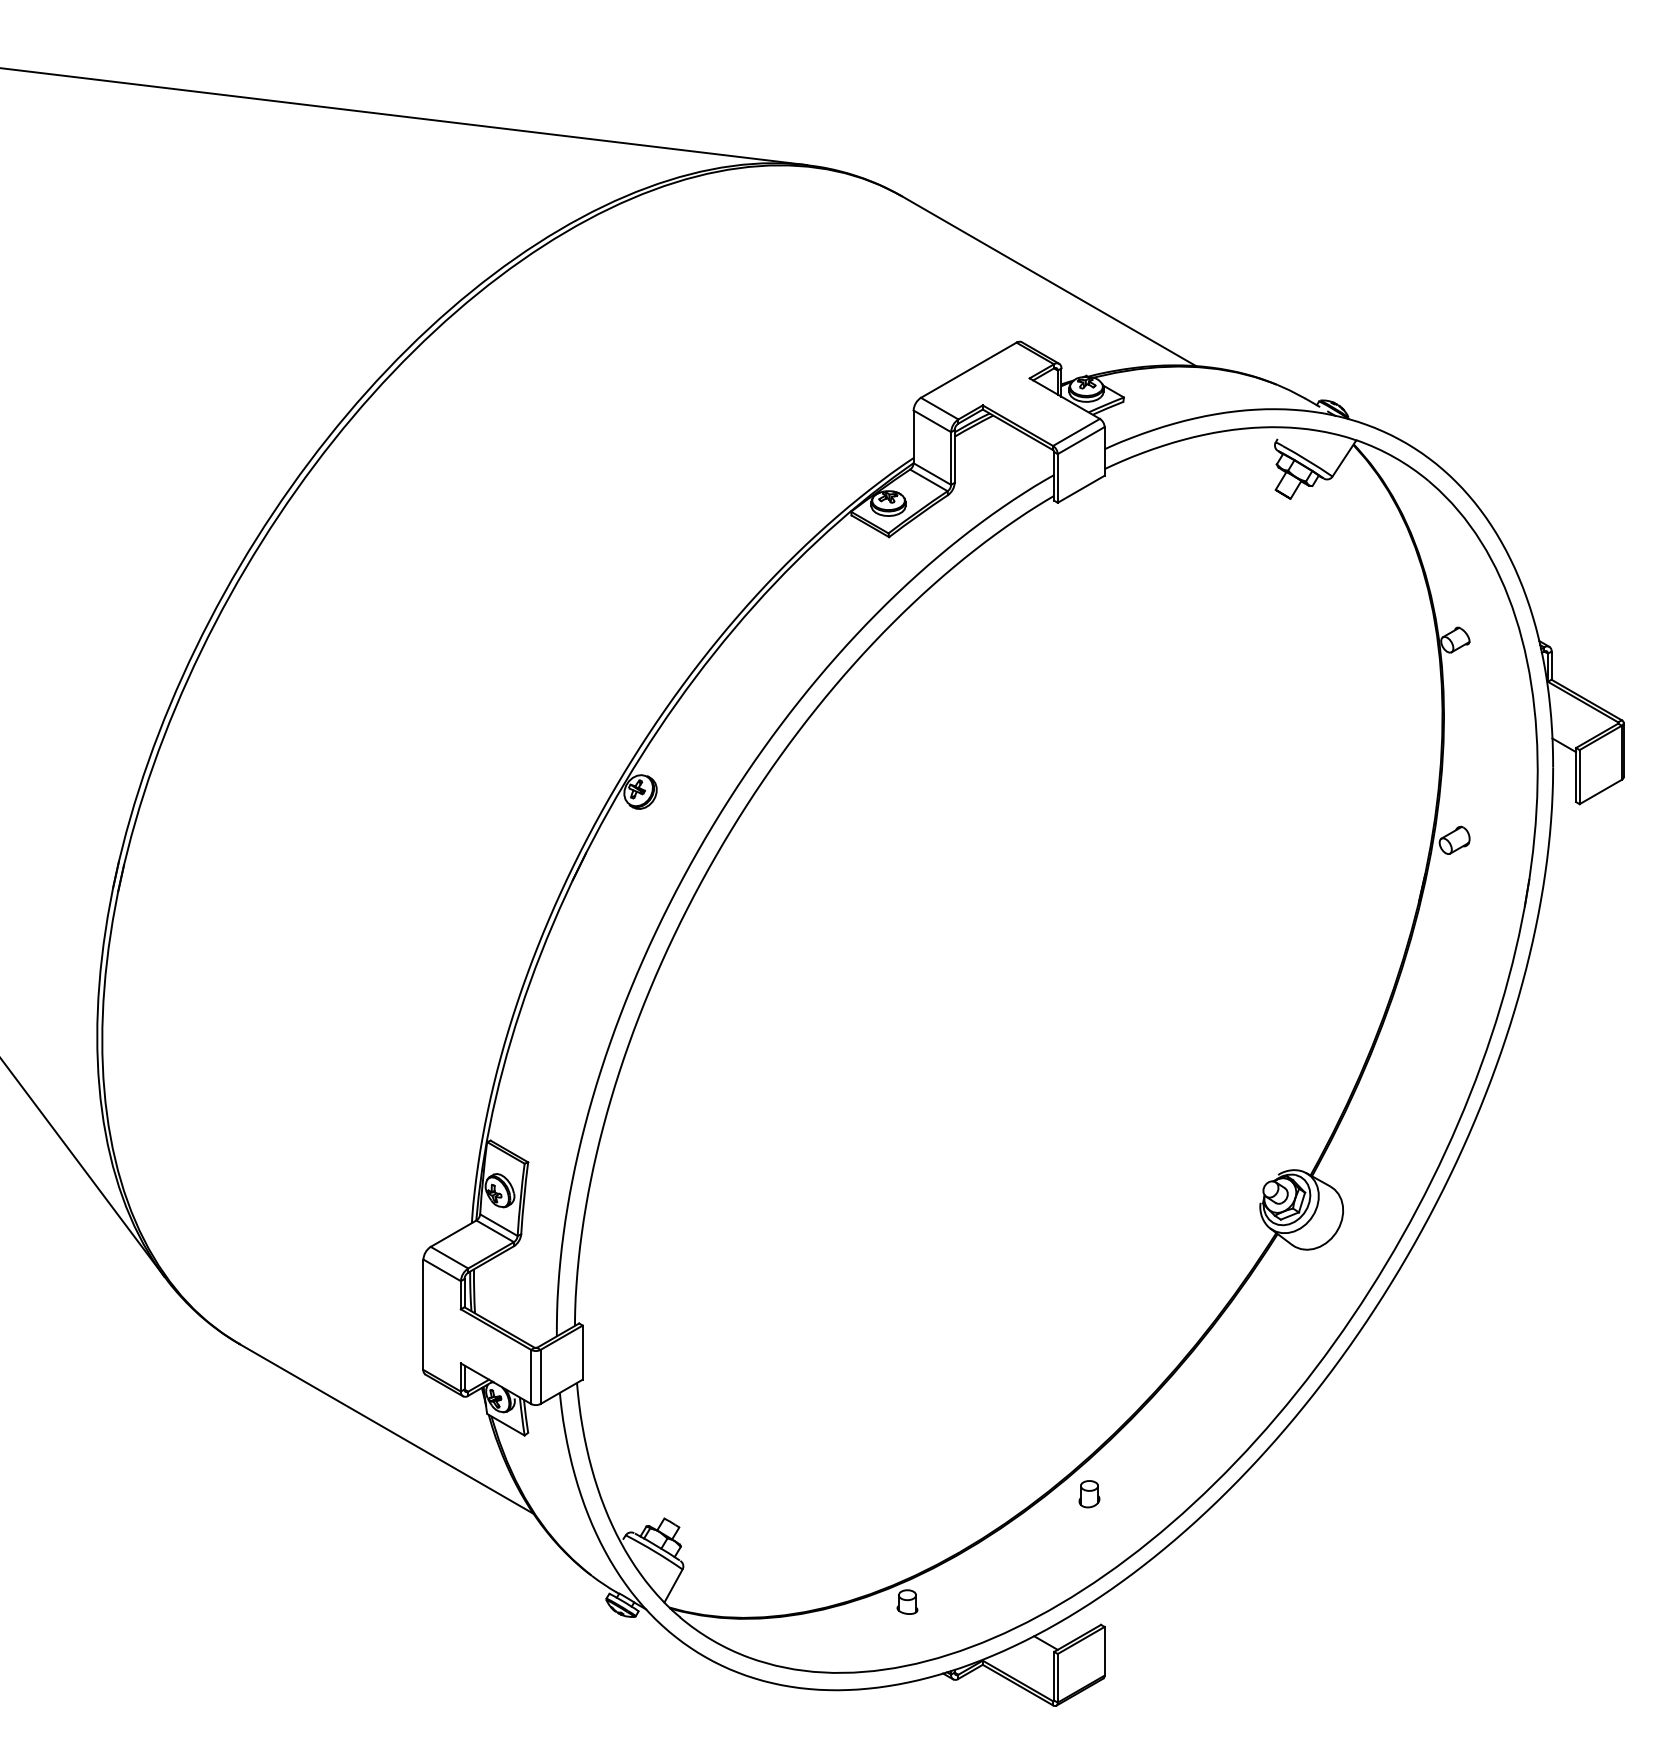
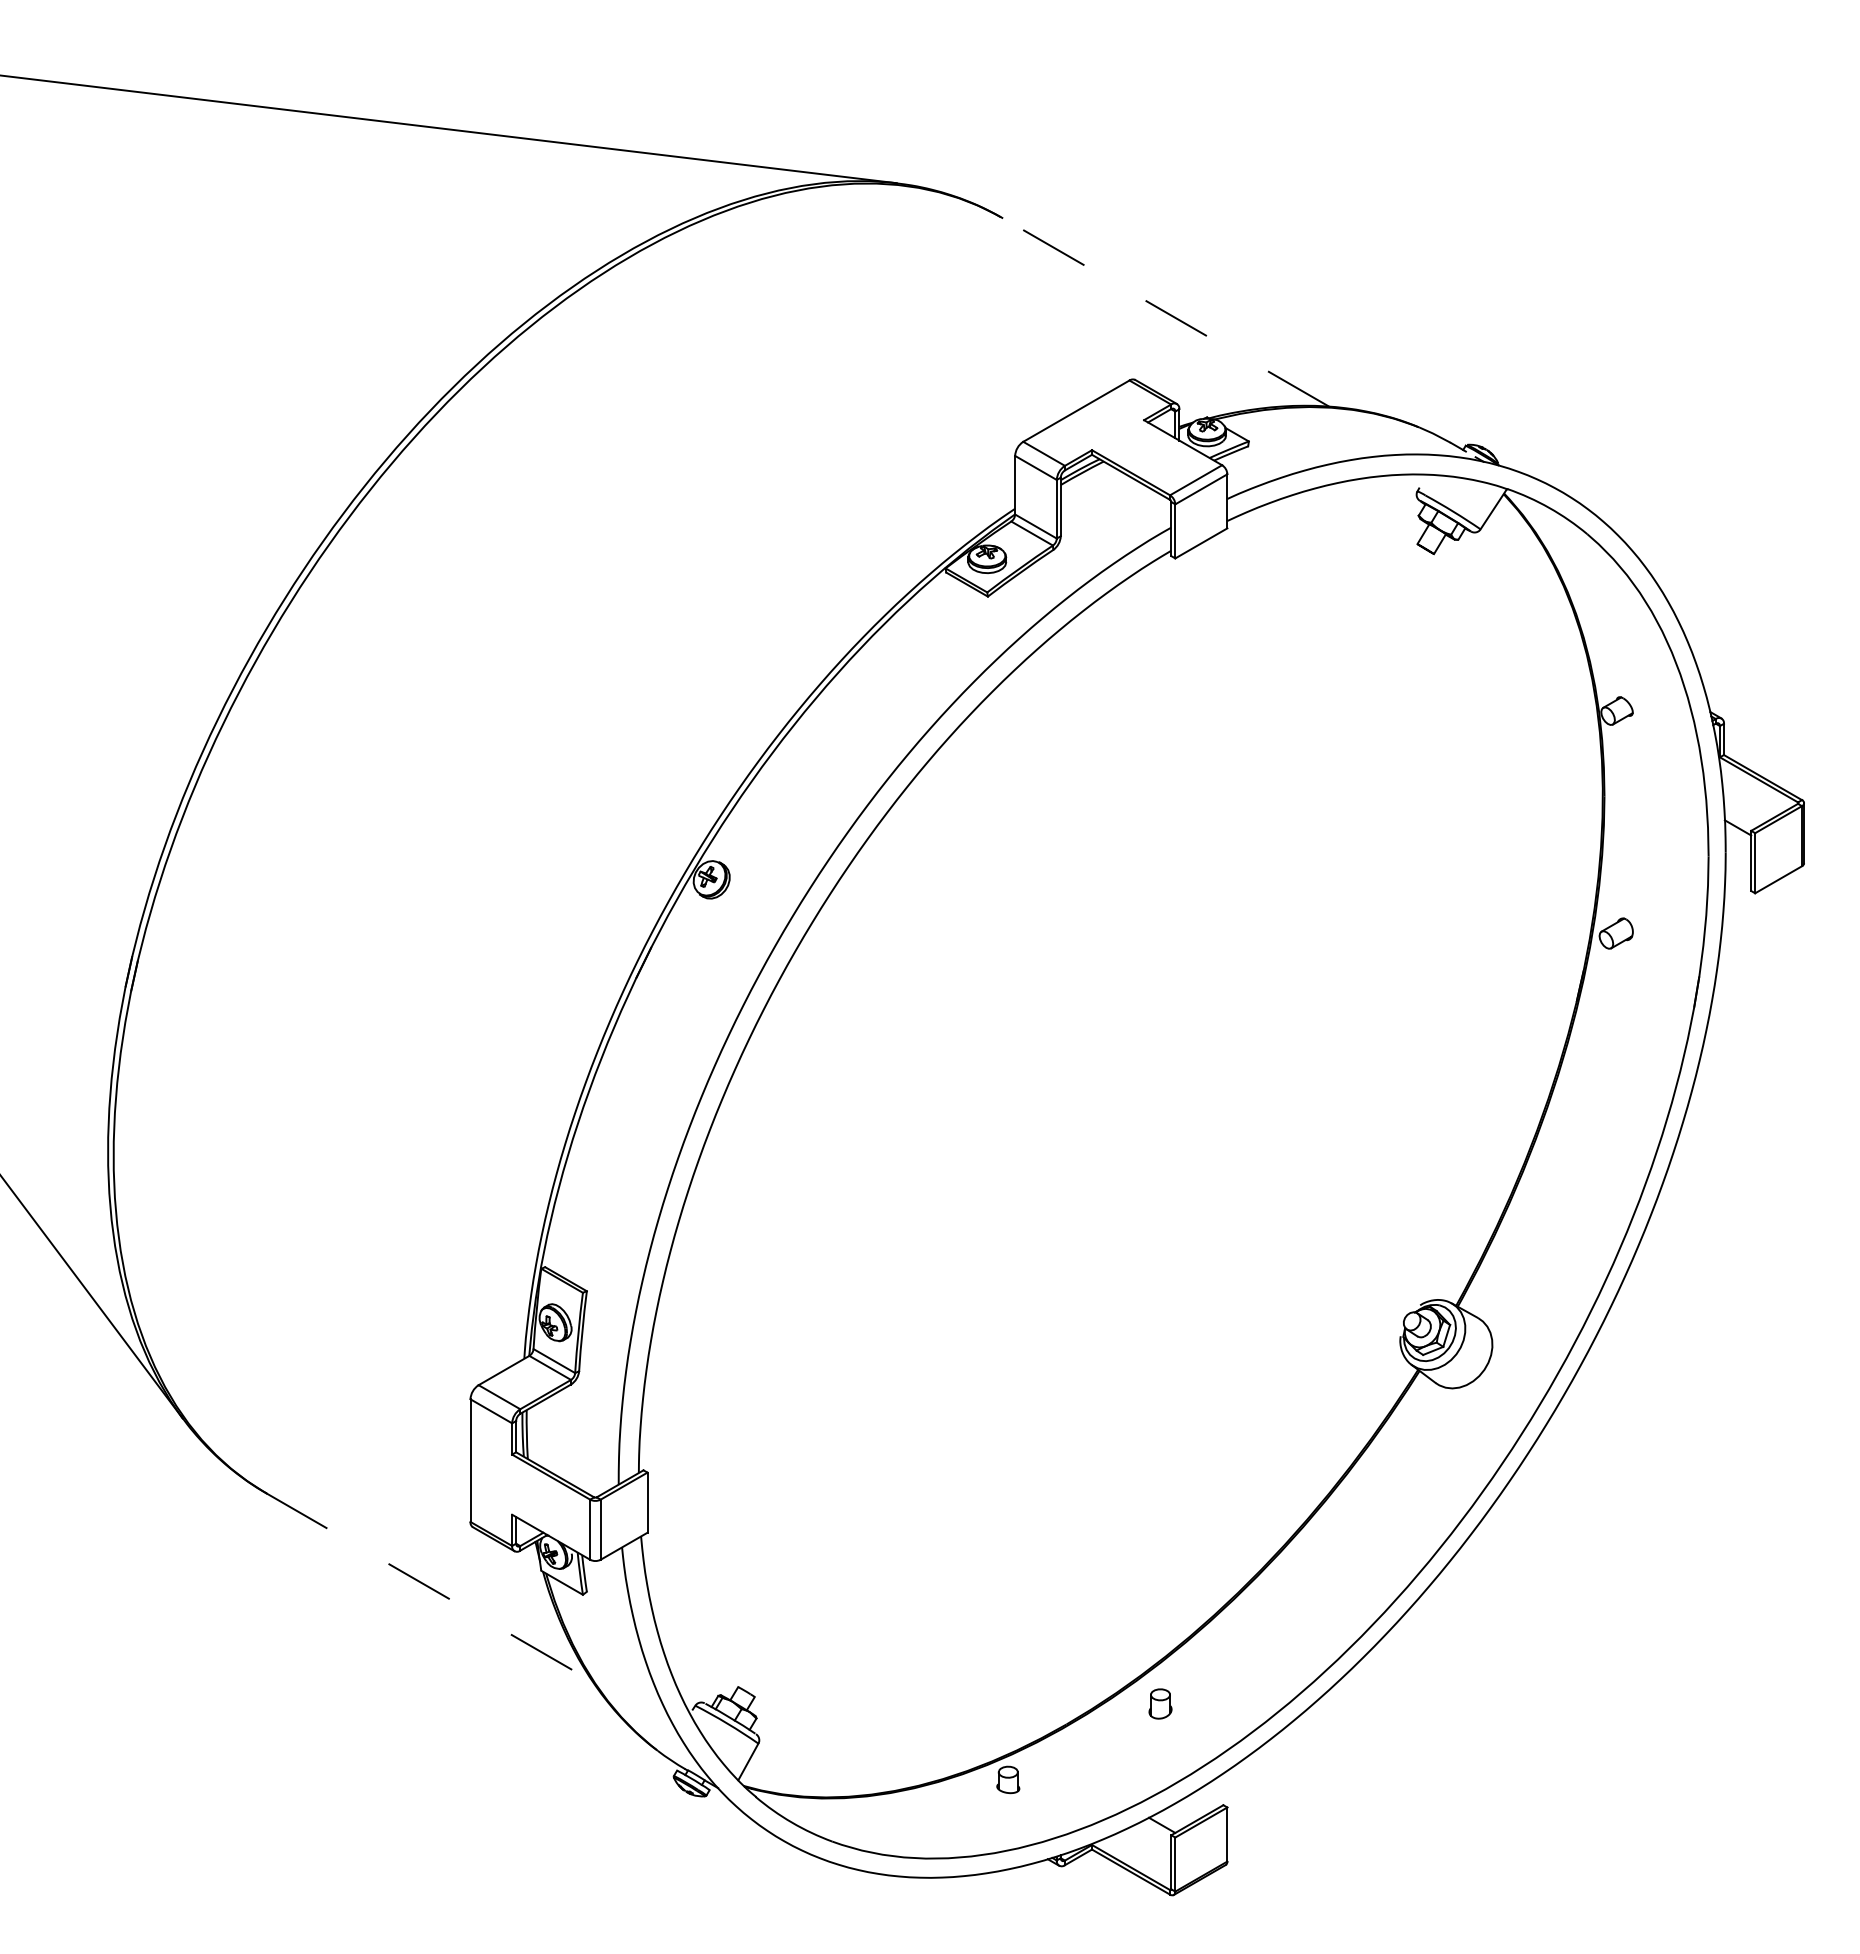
line: (1048, 281) -> (1165, 312), solid -> dashed
line: (386, 1428) -> (429, 1587), solid -> dashed
part: (1089, 1493) -> (1160, 1703), moved

